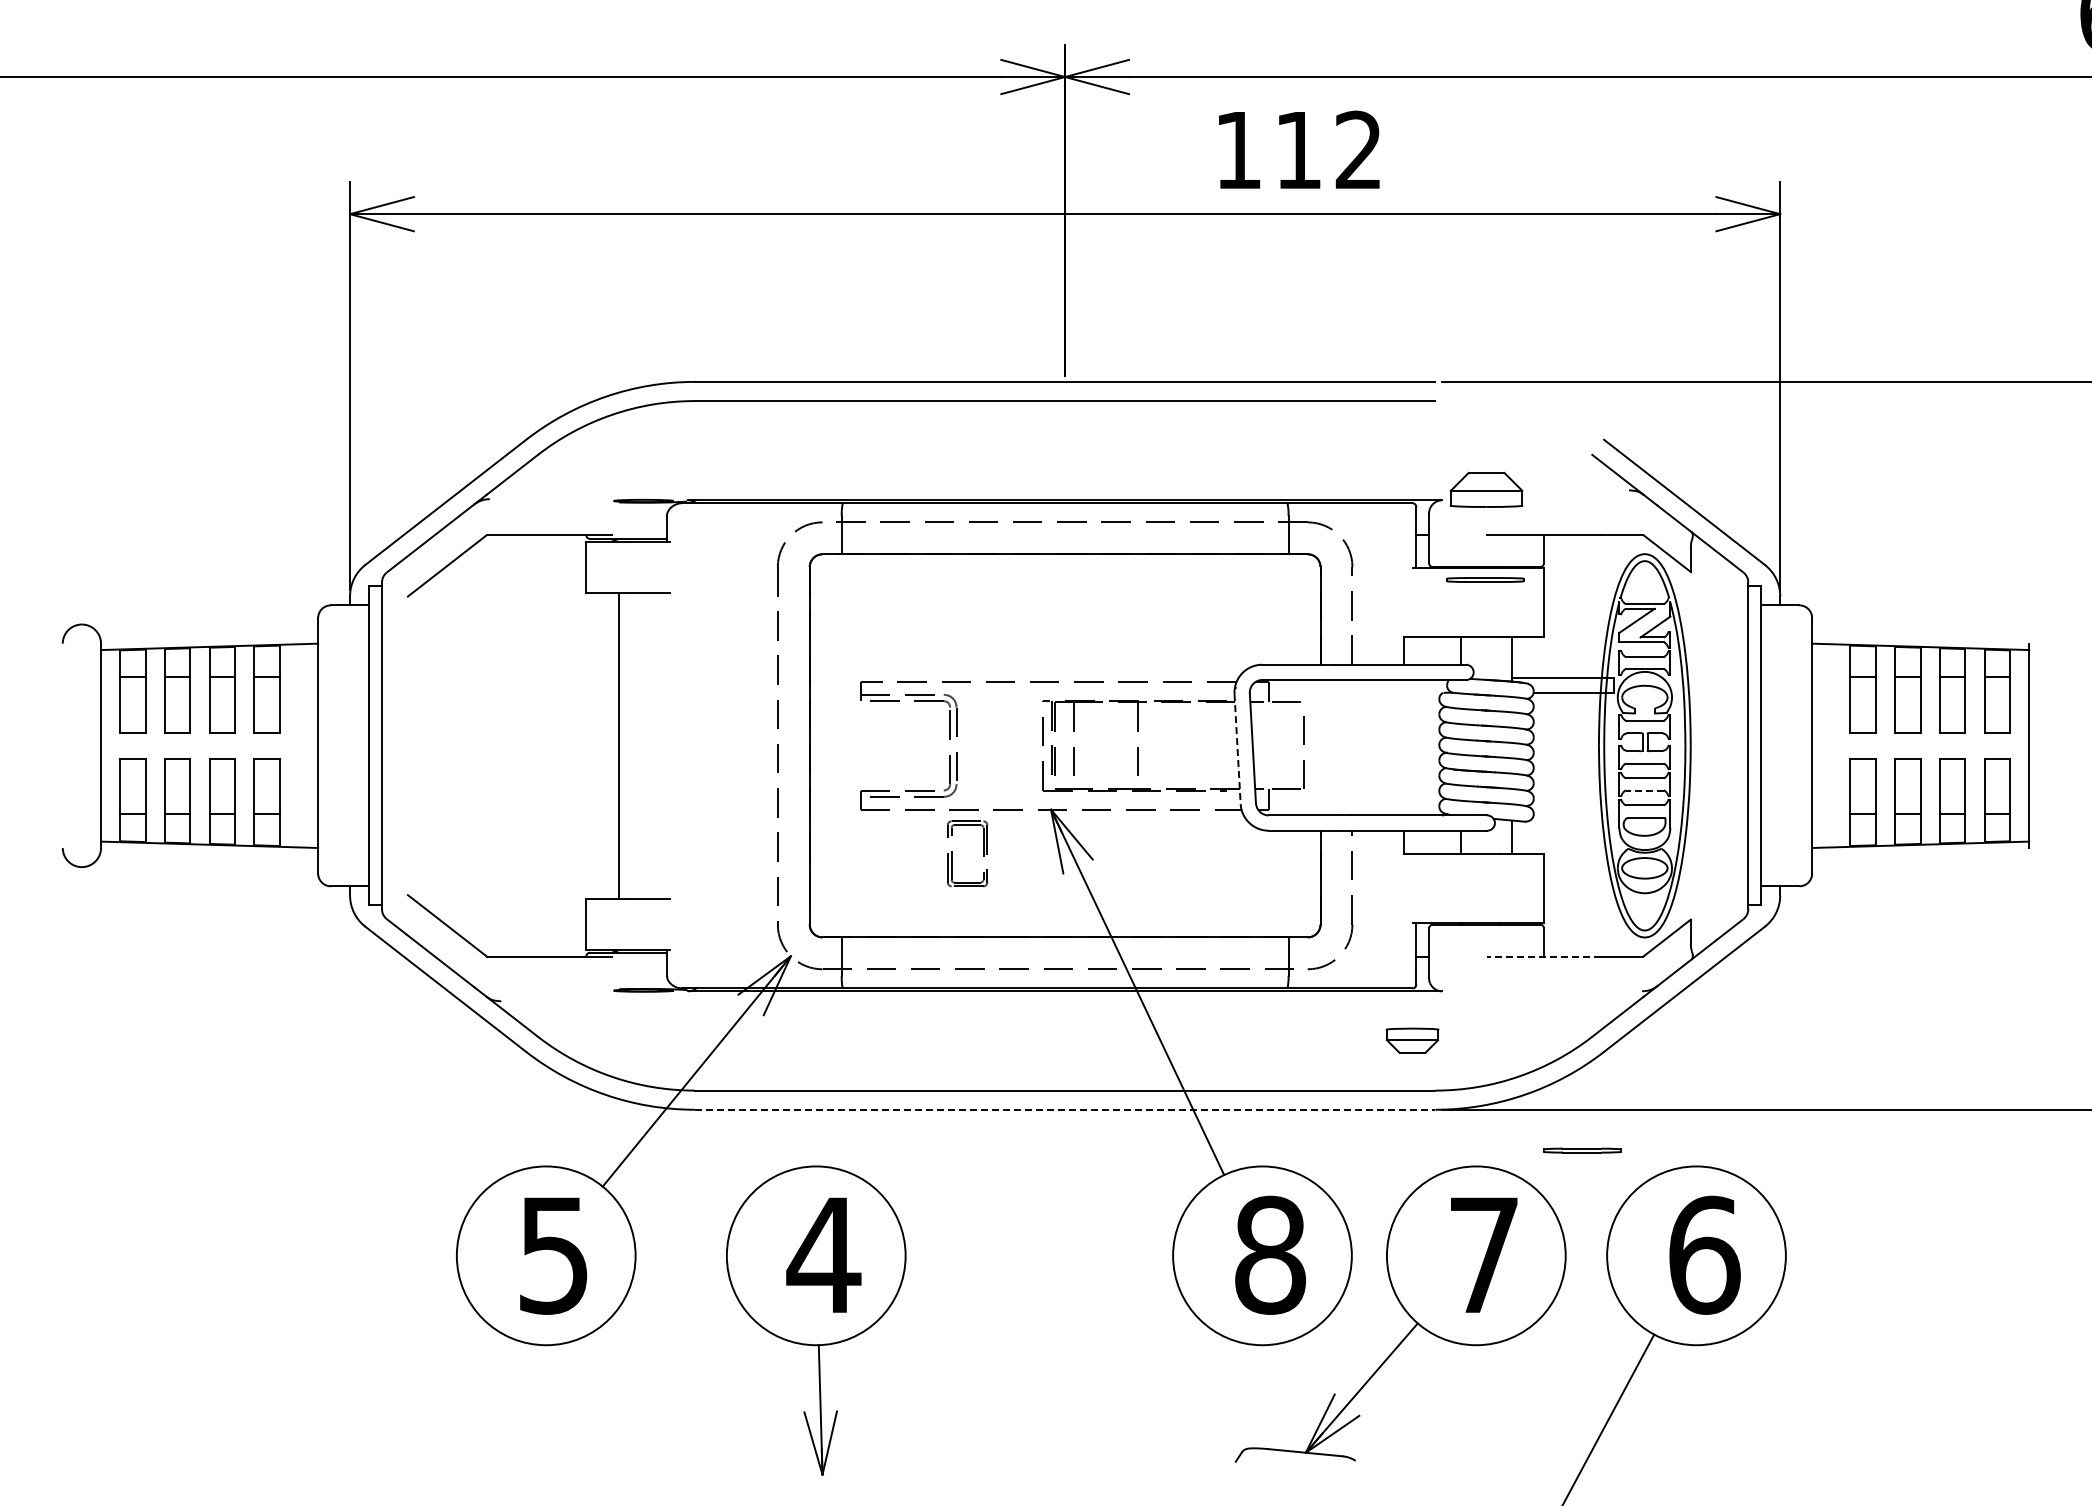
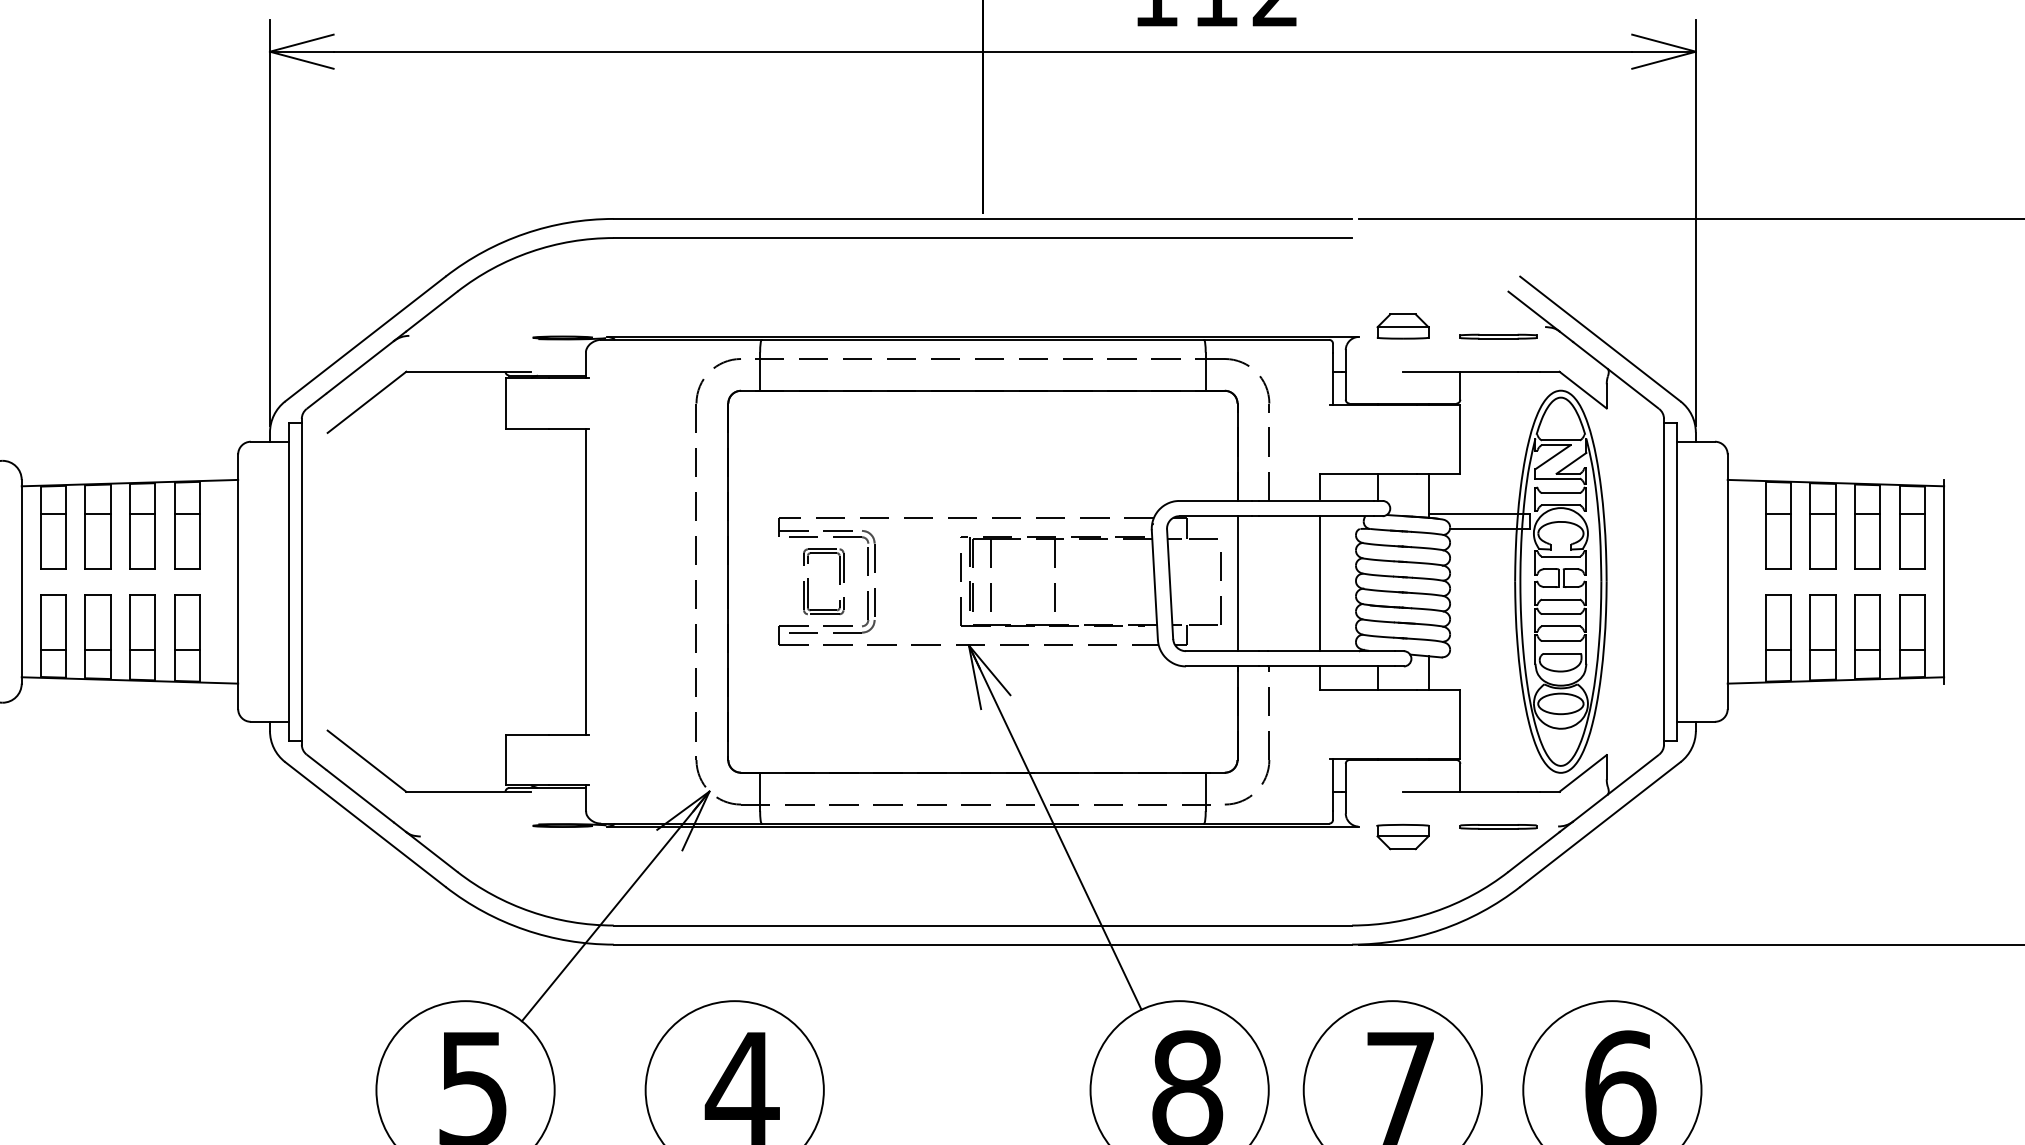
part: (1486, 489) -> (1403, 326), size x0.71
part: (1485, 579) -> (1498, 336), moved
line: (619, 745) -> (586, 581), moved
line: (1320, 747) -> (1237, 583), added
line: (1403, 747) -> (1320, 583), added
line: (1237, 749) -> (1154, 585), dashed -> solid
line: (1644, 790) -> (1560, 626), dashed -> solid
part: (952, 853) -> (808, 581), moved
line: (1543, 956) -> (1459, 791), dashed -> solid
part: (1412, 1040) -> (1403, 836), moved
line: (1065, 1109) -> (983, 944), dashed -> solid
part: (1582, 1150) -> (1498, 826), moved

